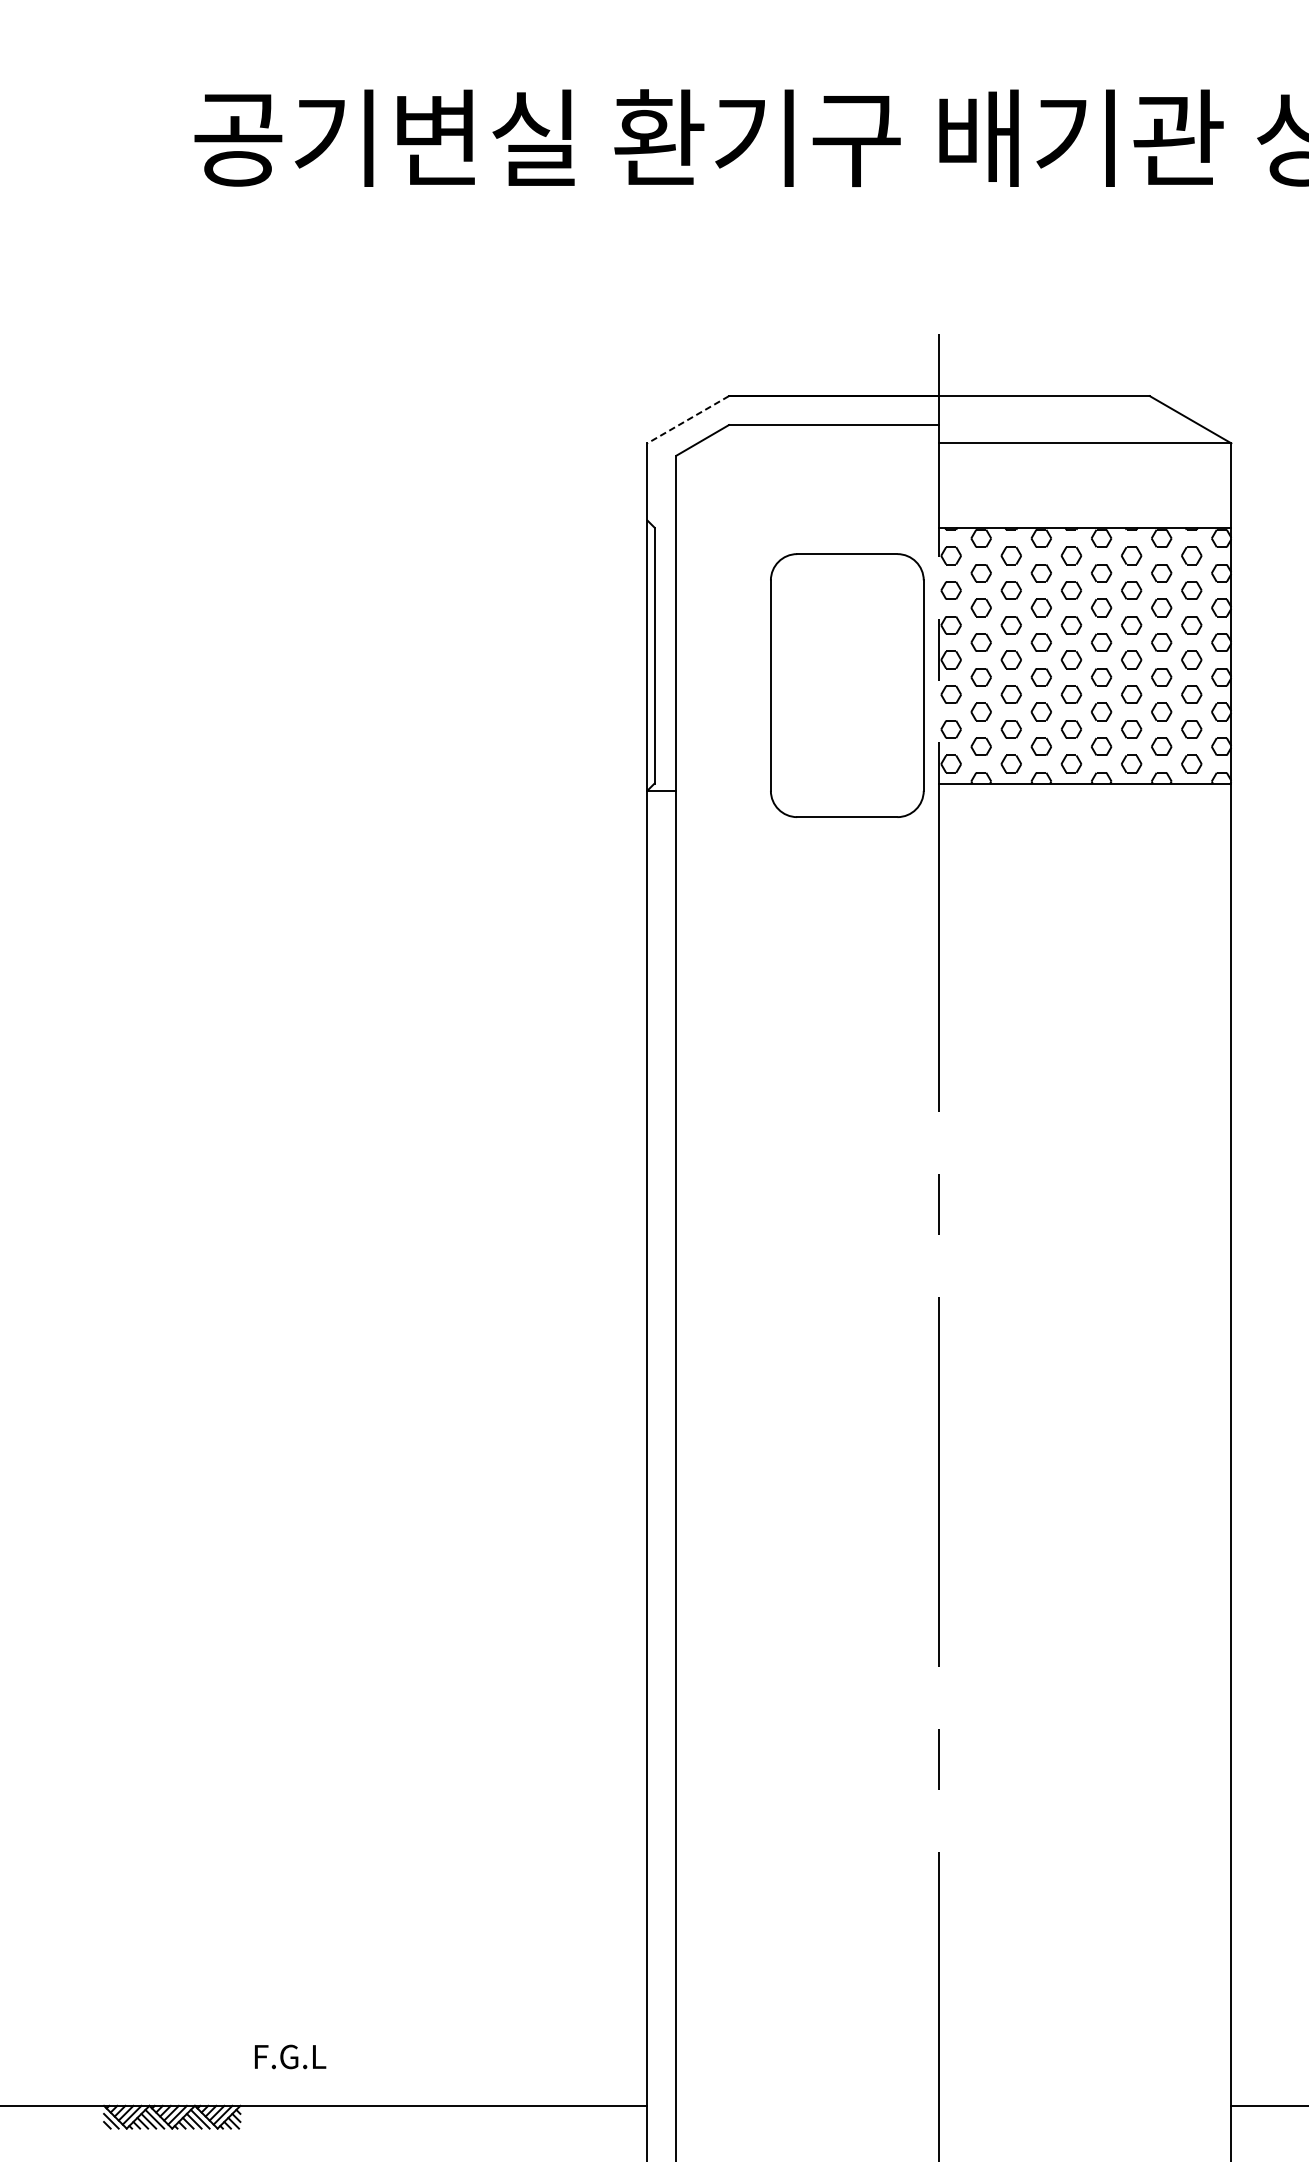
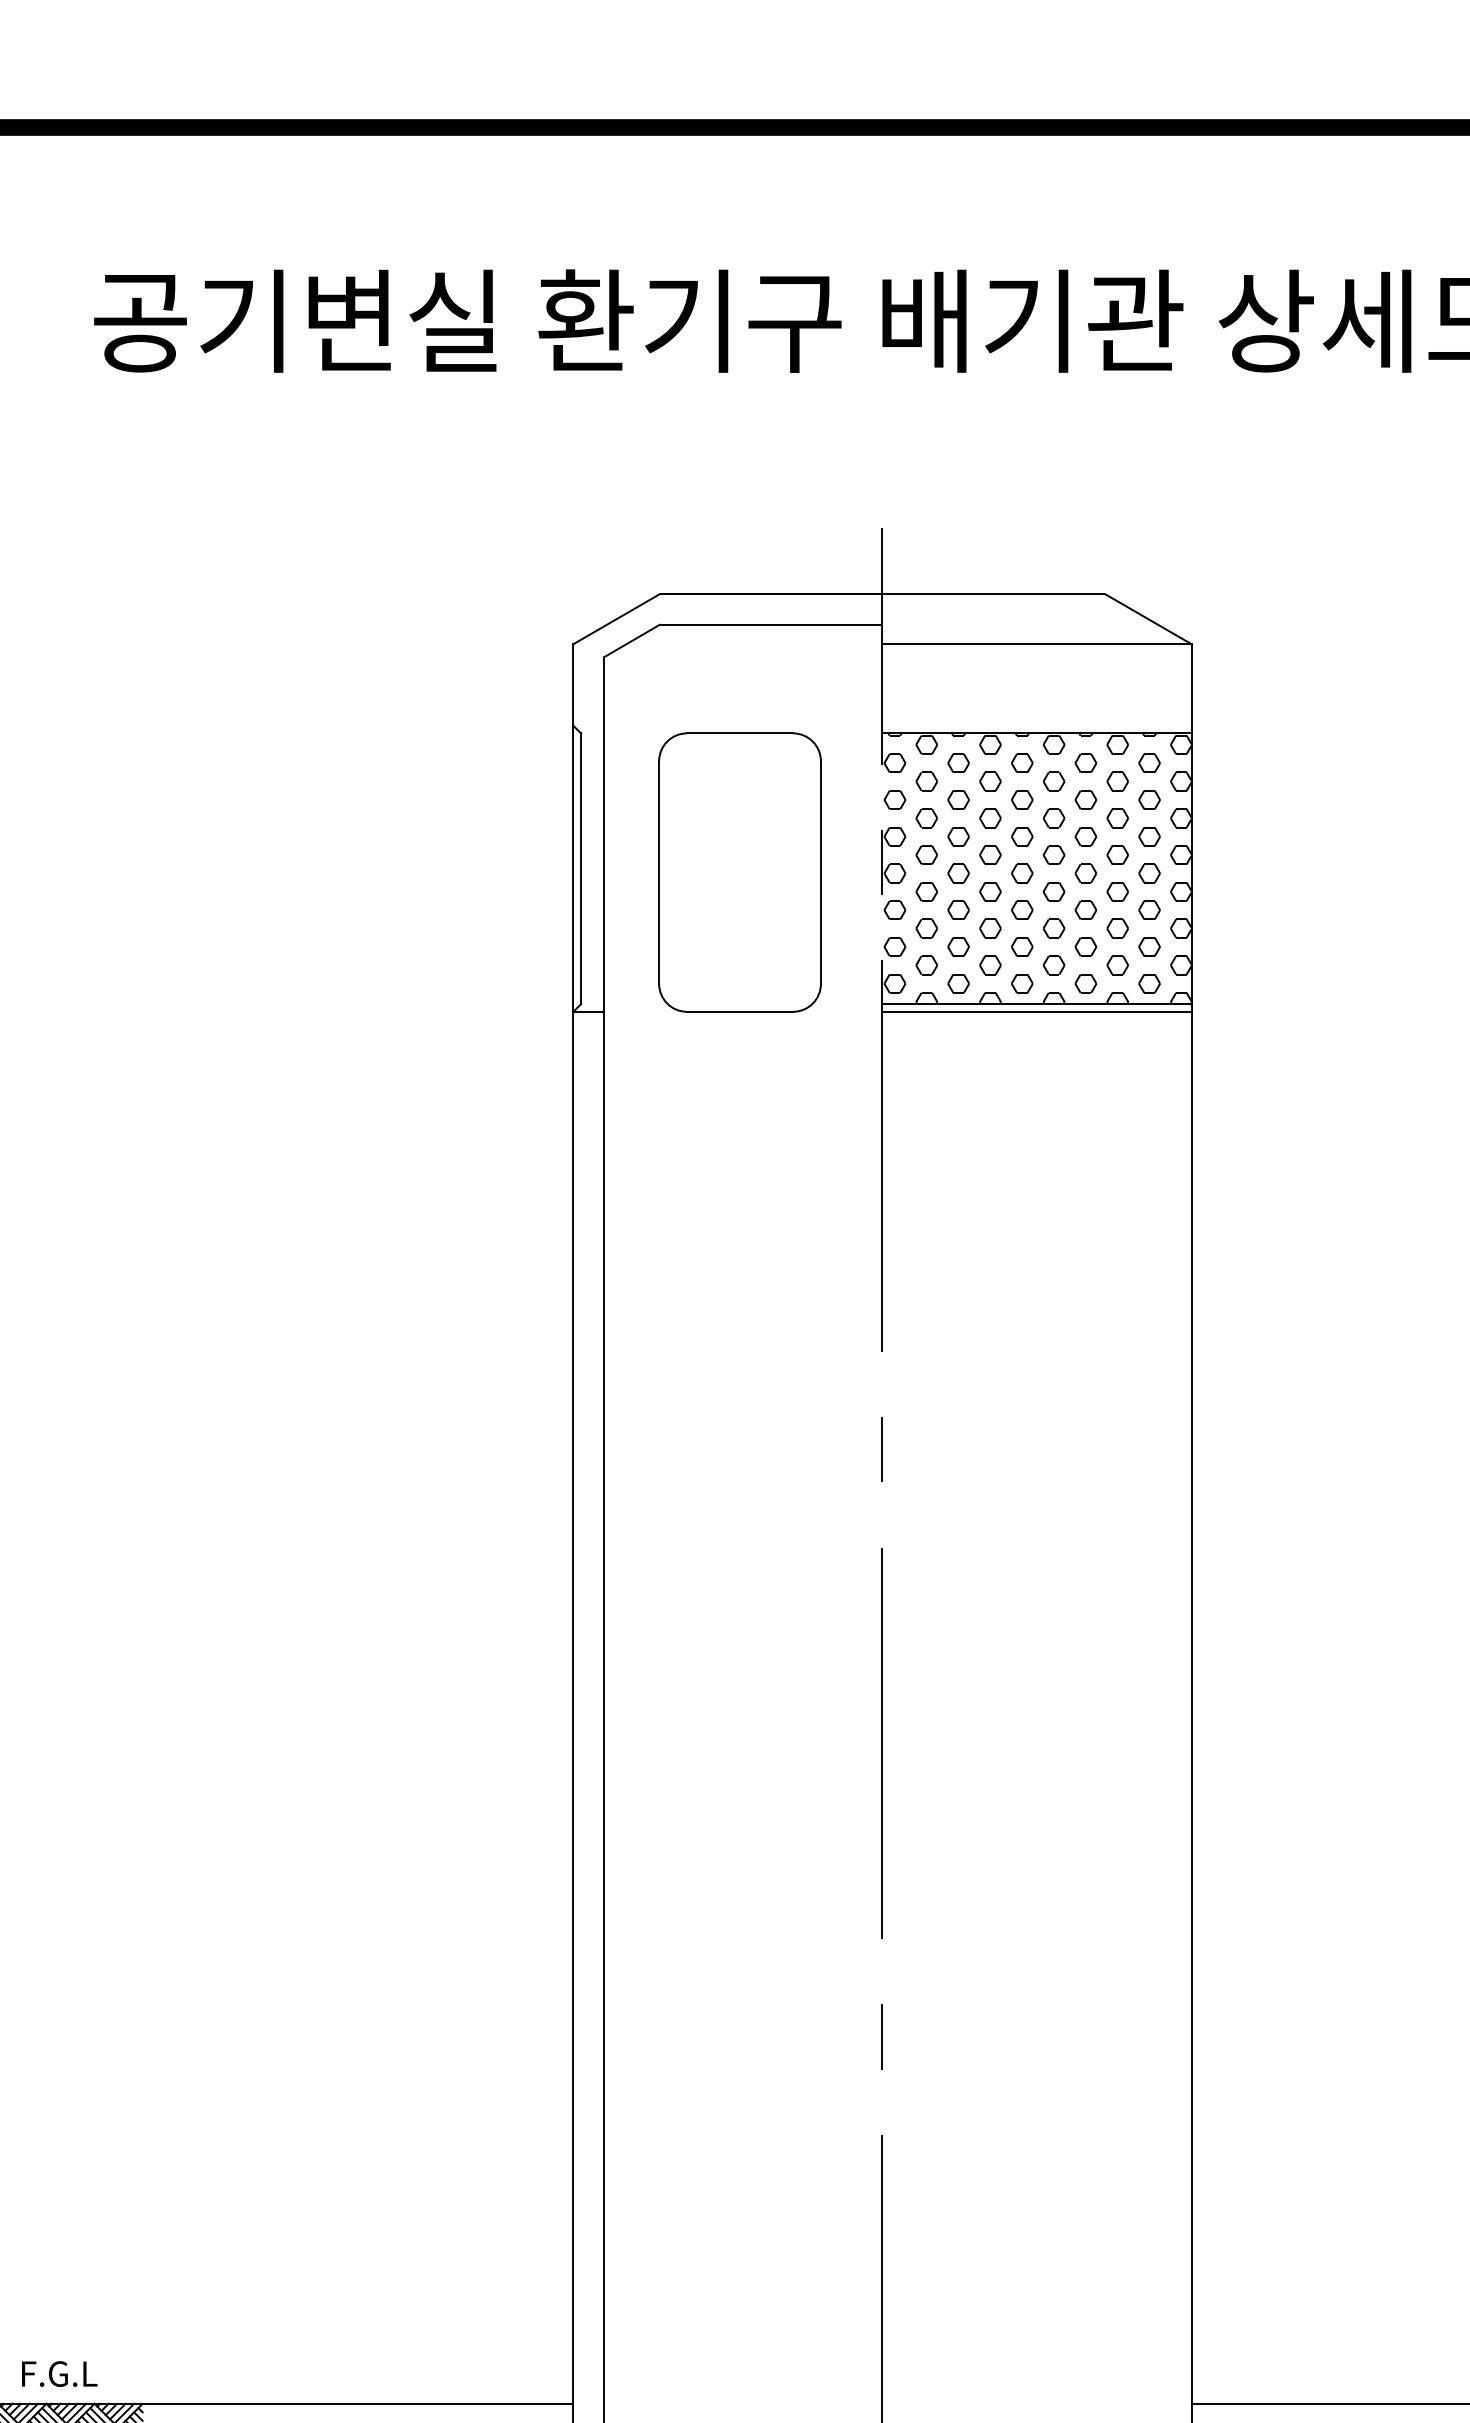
line: (688, 420) -> (616, 619), dashed -> solid
part: (846, 685) -> (739, 872), moved
line: (1084, 790) -> (1036, 1011), added
text: (290, 2056) -> (59, 2373), moved

